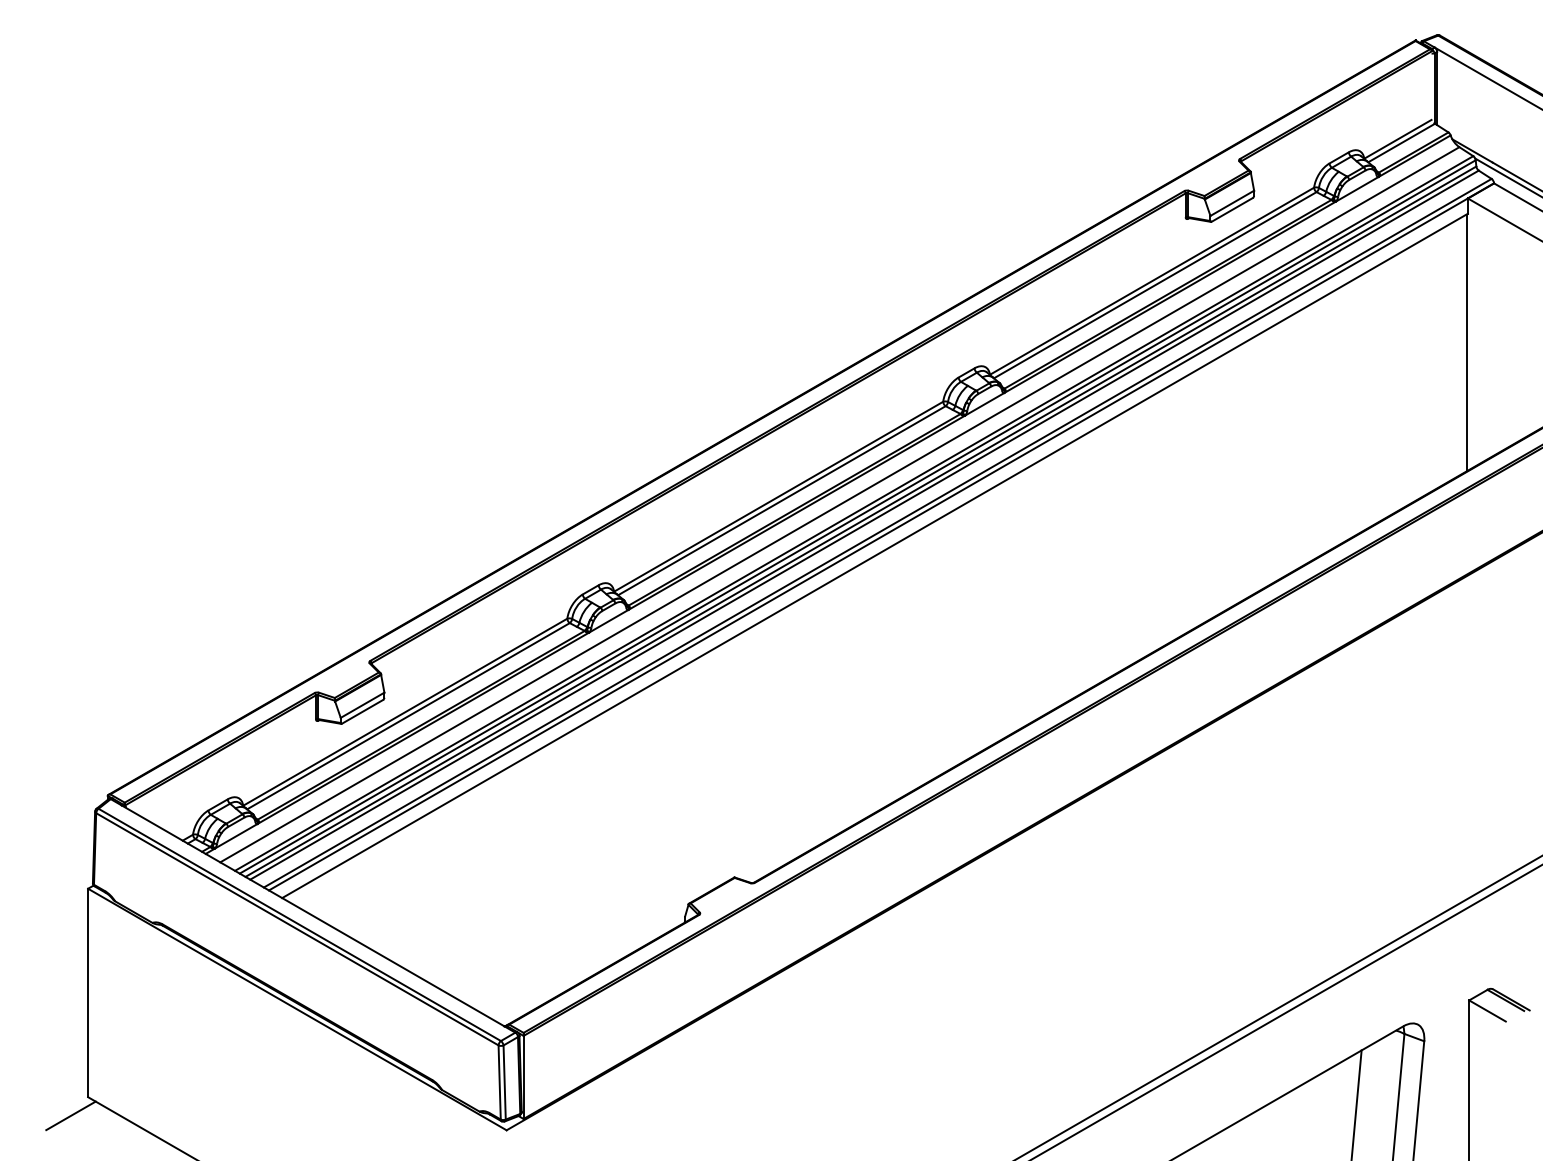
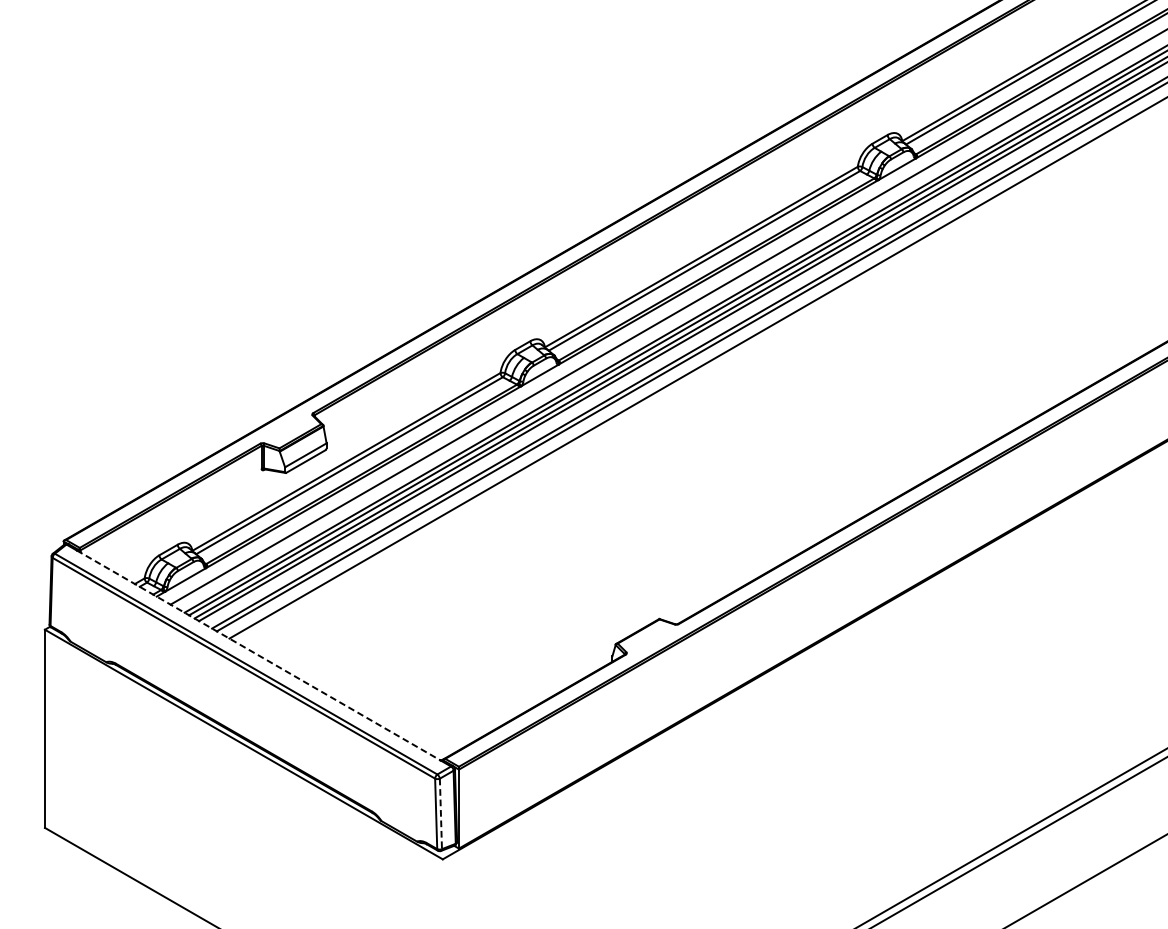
line: (313, 916) -> (259, 656), solid -> dashed
line: (504, 1083) -> (440, 814), solid -> dashed
line: (70, 1115) -> (28, 845), removed

